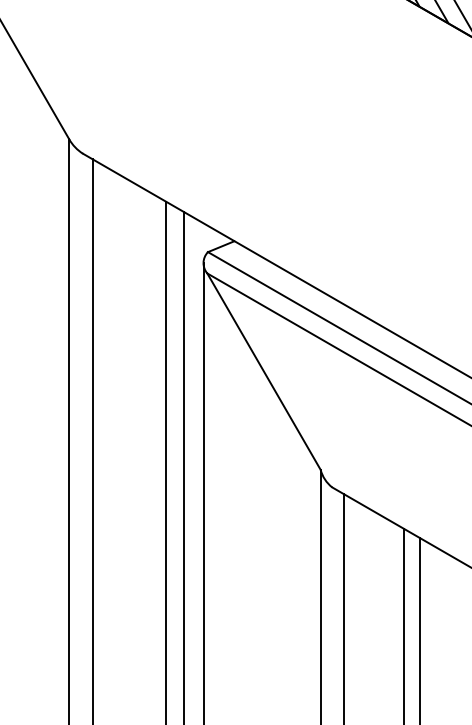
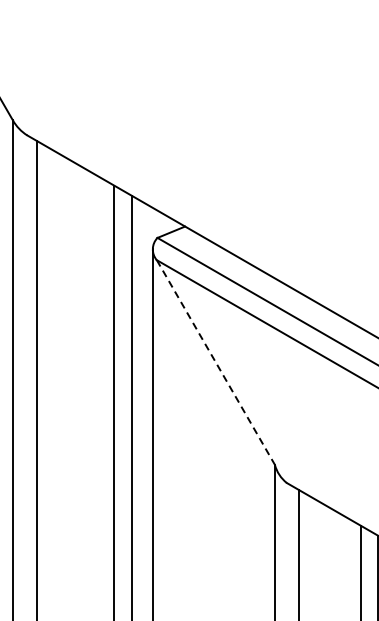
line: (264, 372) -> (216, 363), solid -> dashed

